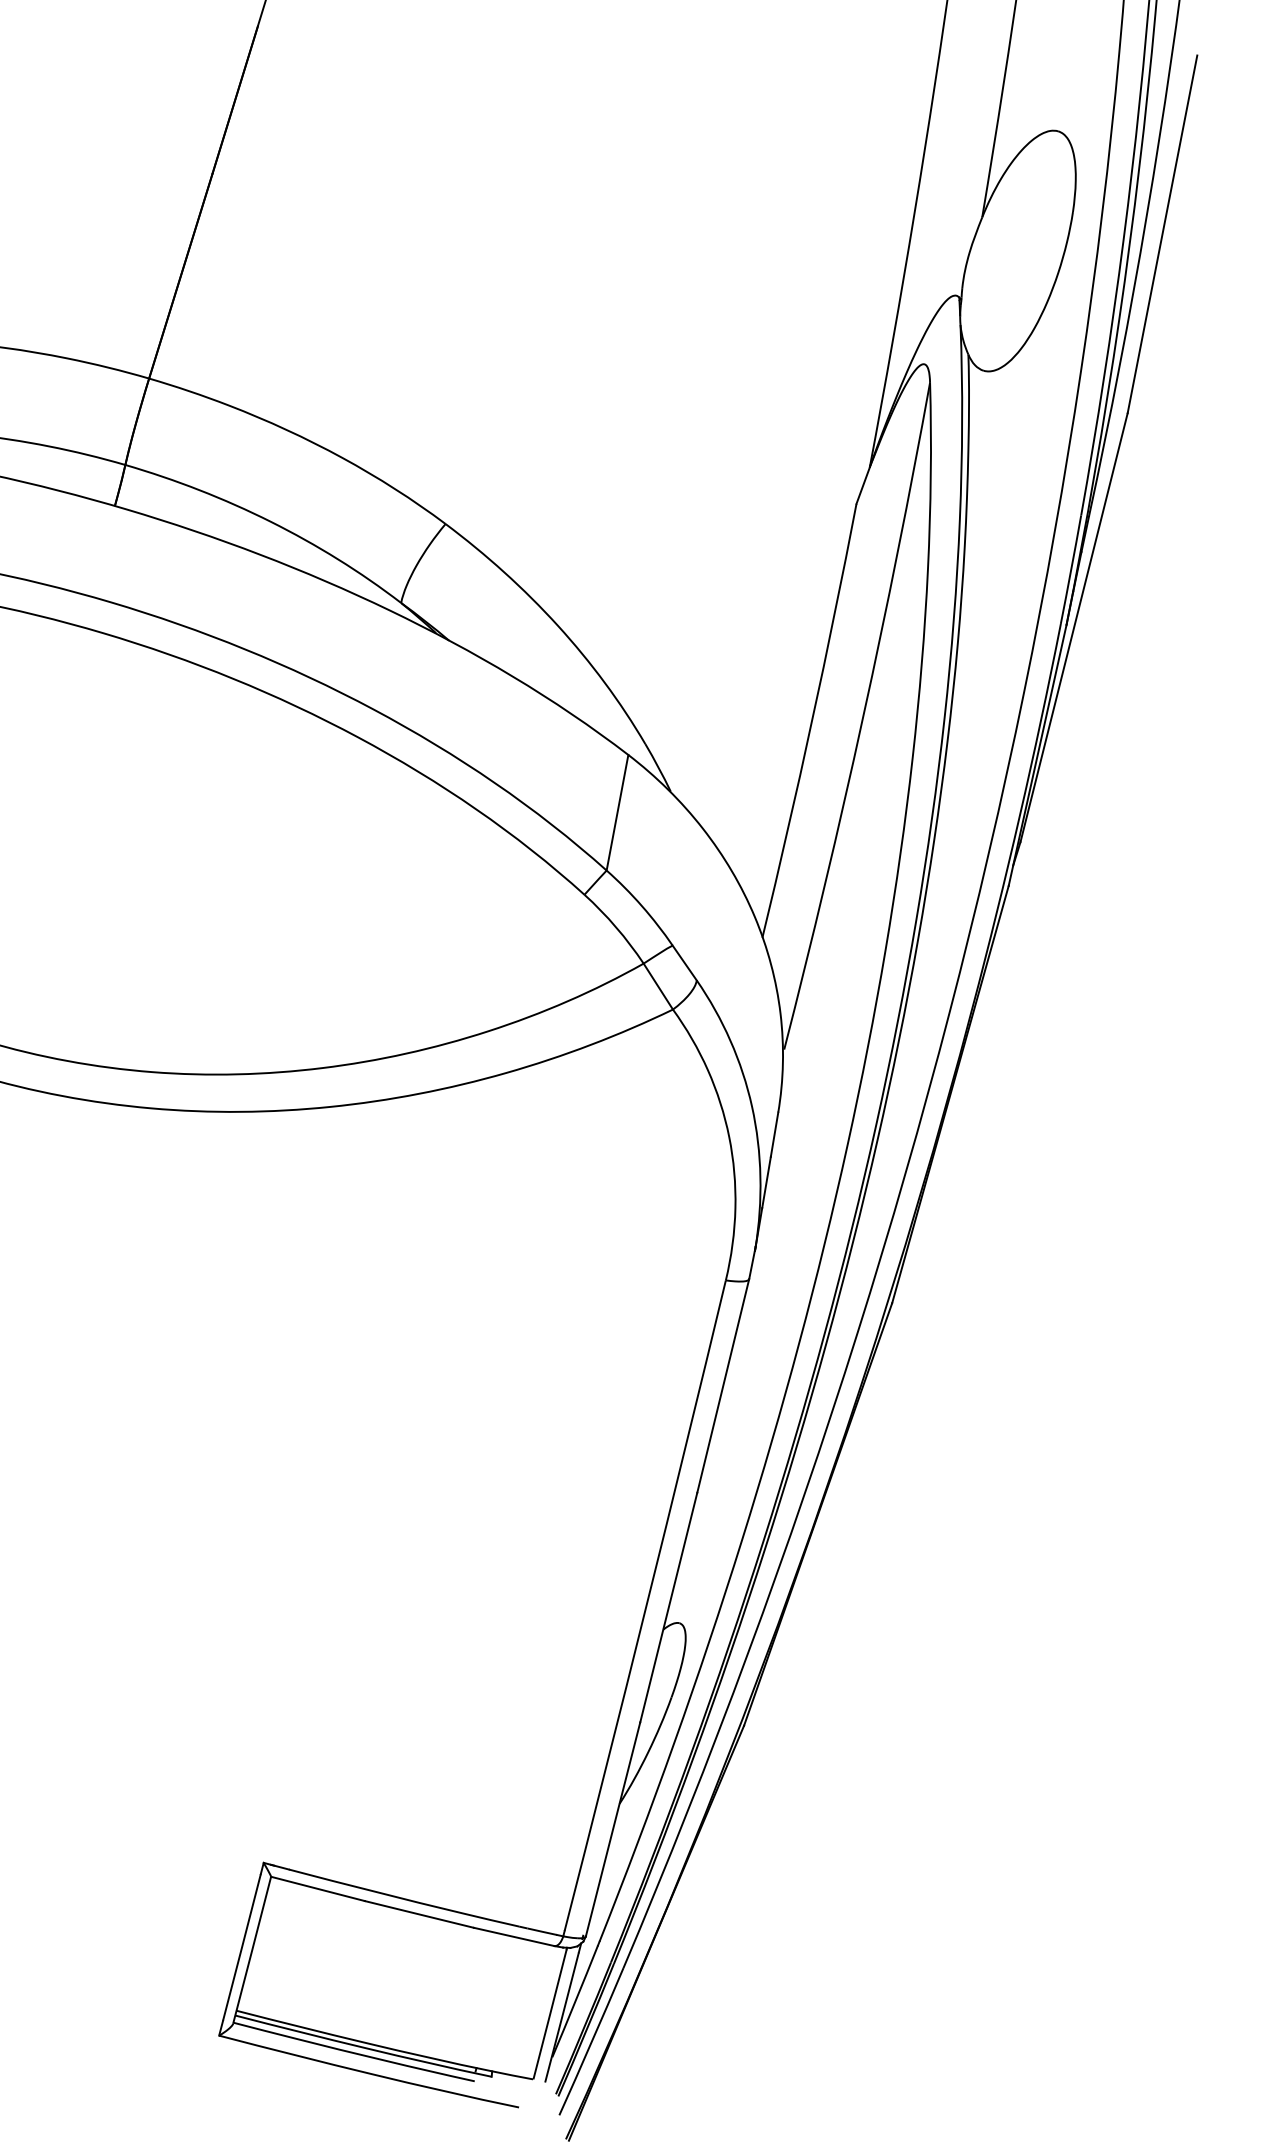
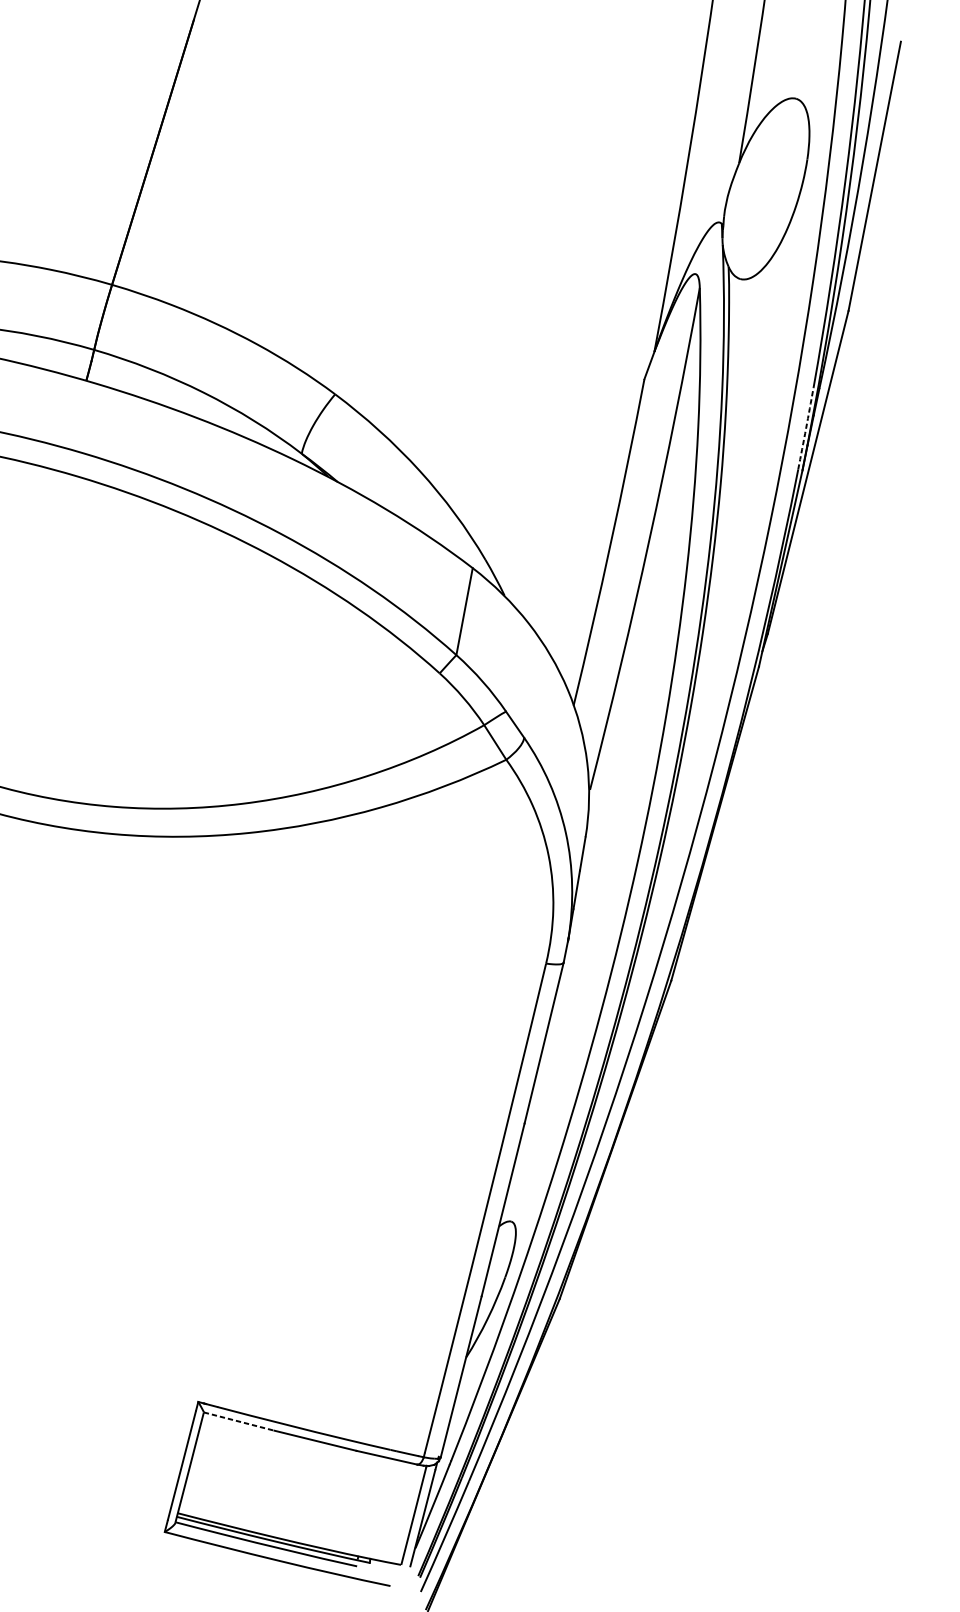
arc: (1071, 569) -> (806, 428), solid -> dashed
line: (318, 1889) -> (239, 1422), solid -> dashed

